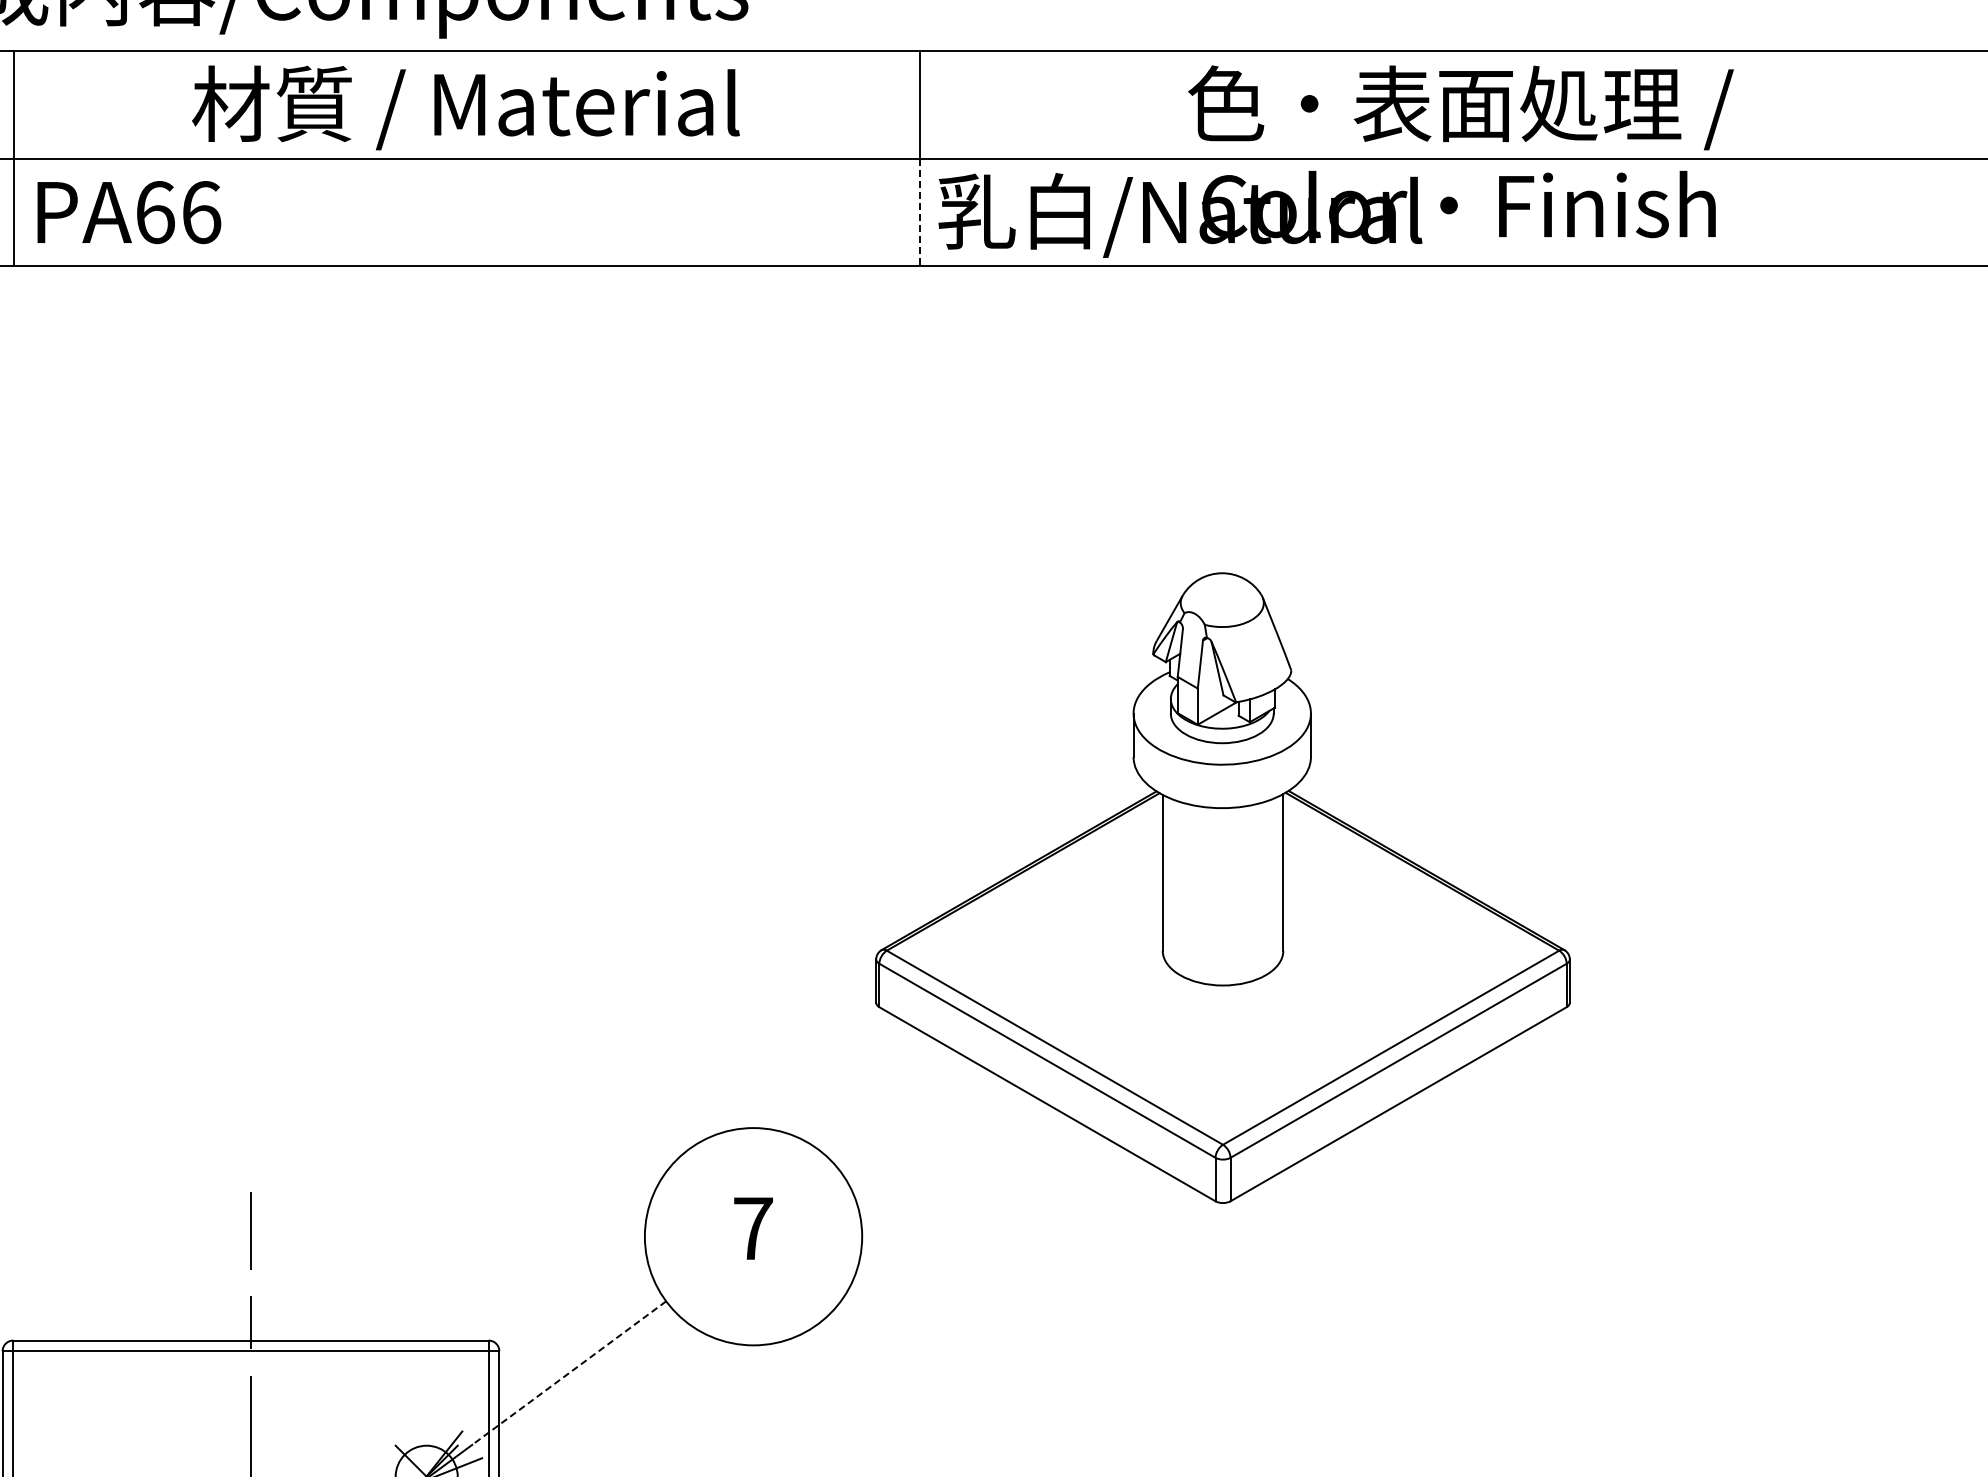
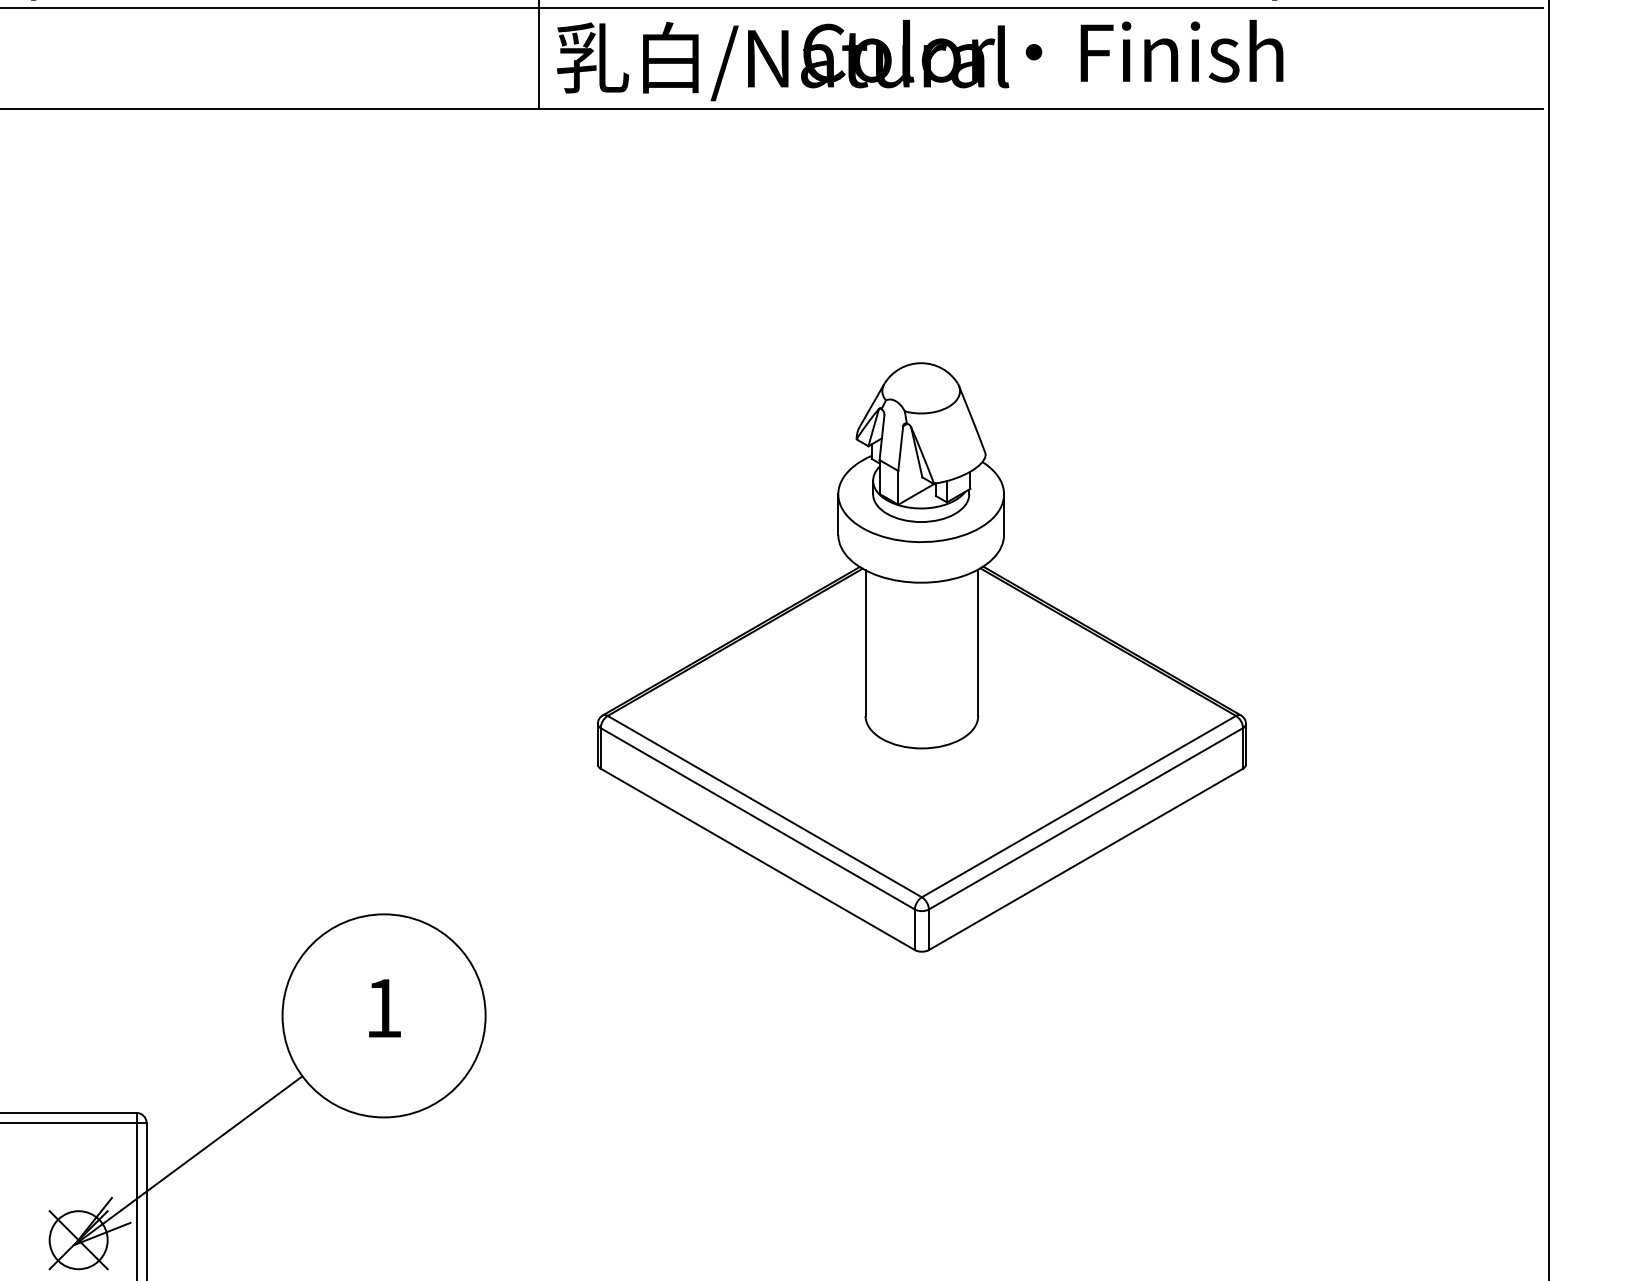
line: (919, 212) -> (539, 58), dashed -> solid
part: (1222, 887) -> (921, 656), moved
text: (753, 1228) -> (384, 1008), 7 -> 1
line: (569, 1373) -> (212, 1143), dashed -> solid

